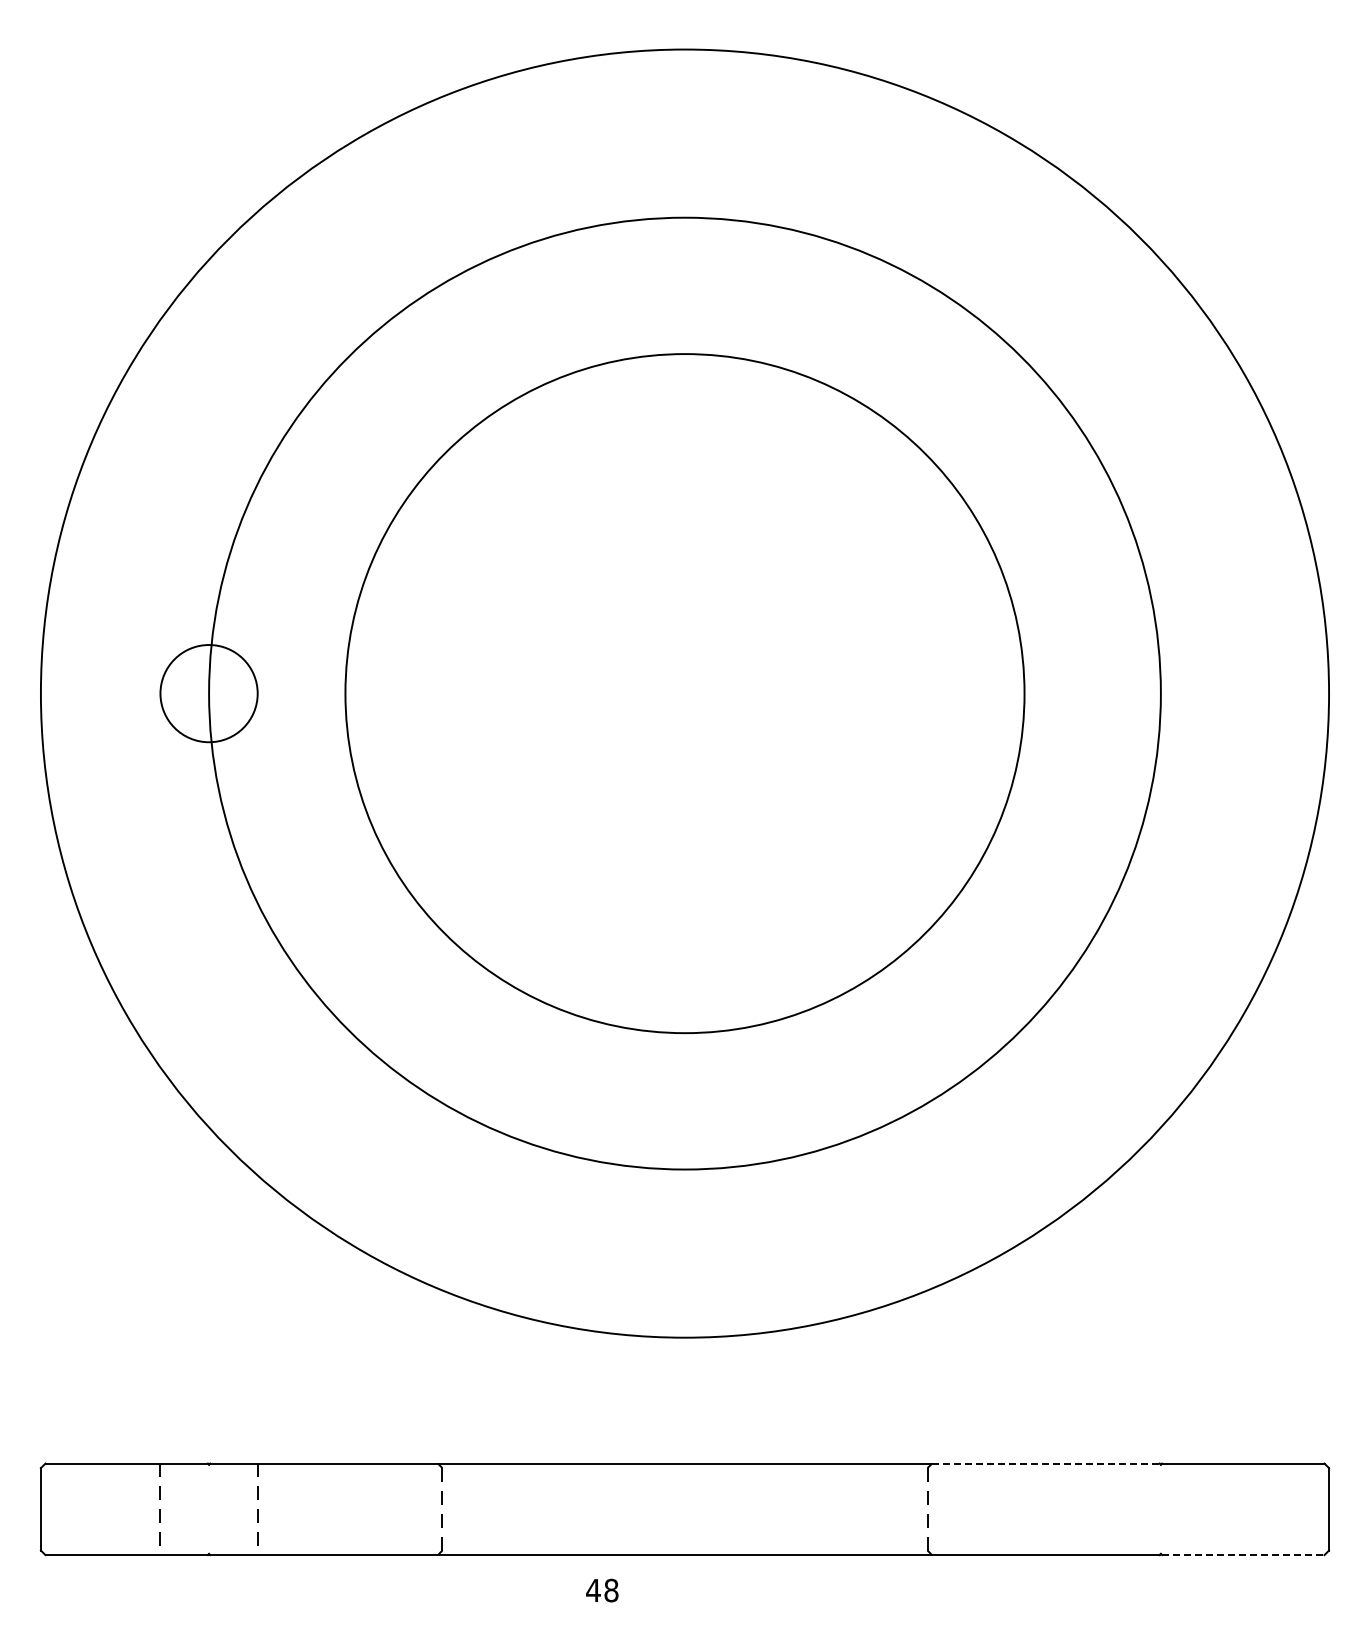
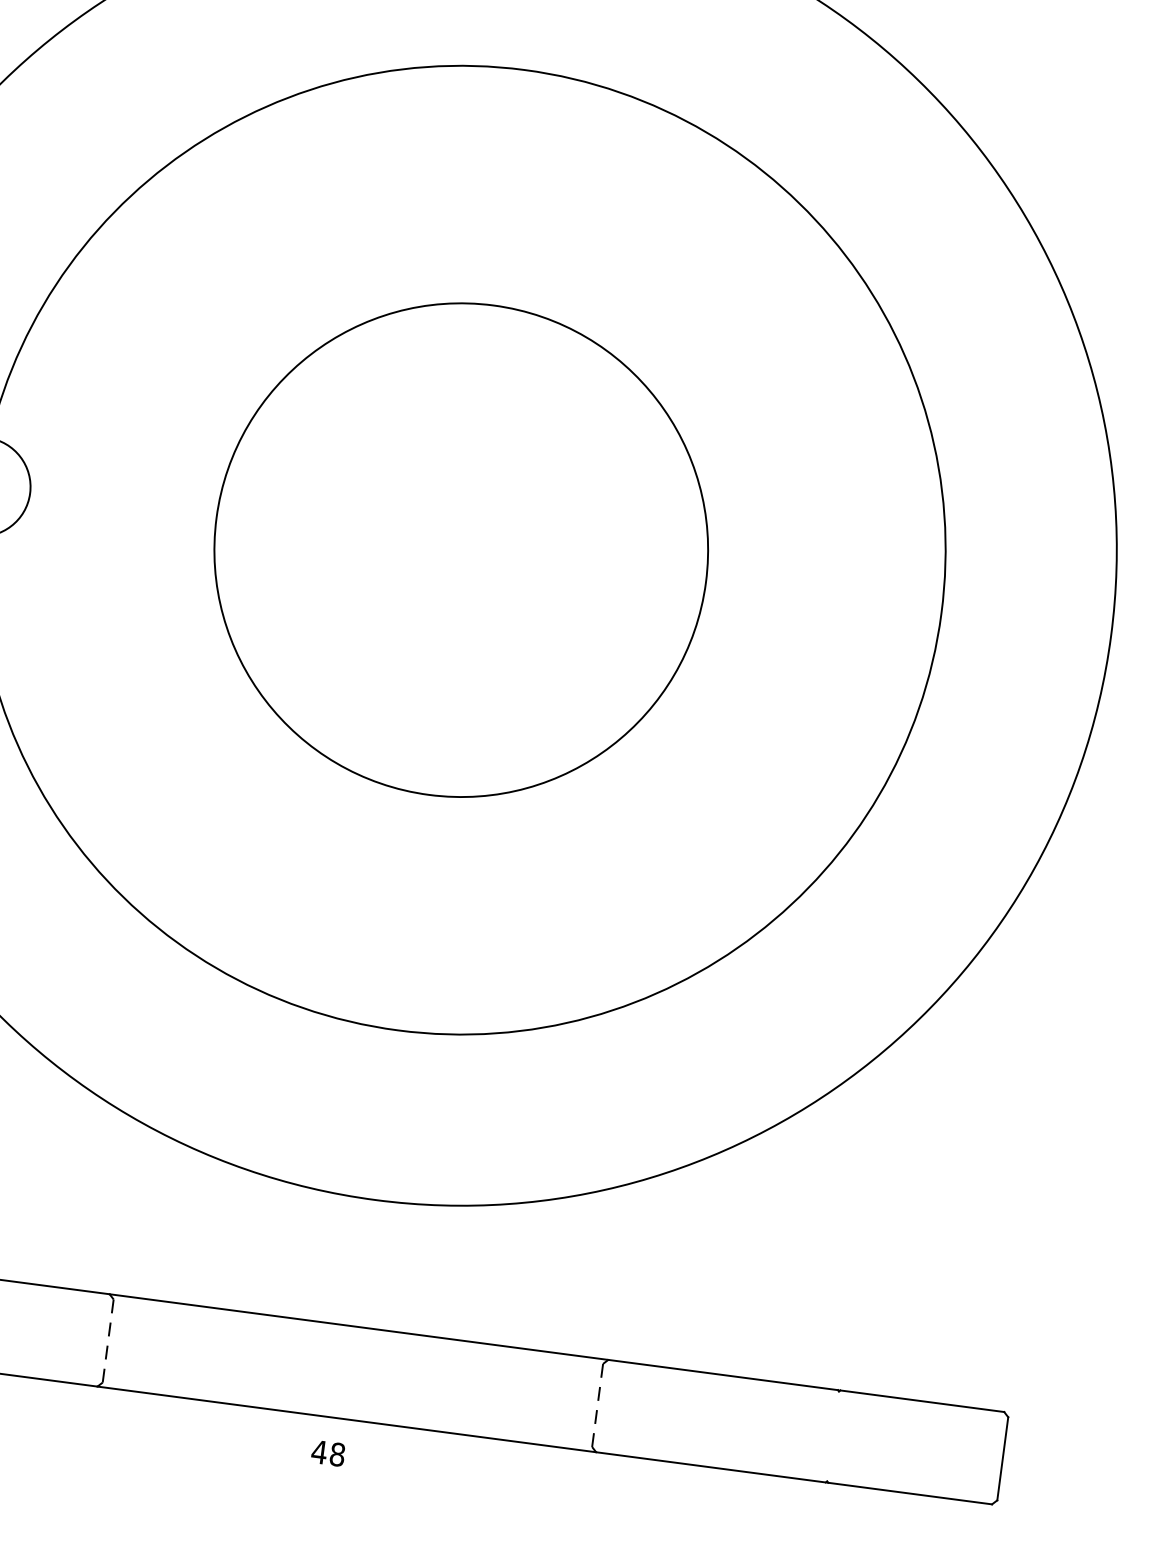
circle: (684, 693) -> (460, 550), size x0.71
line: (1045, 1463) -> (722, 1374), dashed -> solid
line: (1243, 1555) -> (910, 1494), dashed -> solid
text: (602, 1590) -> (328, 1453), moved

